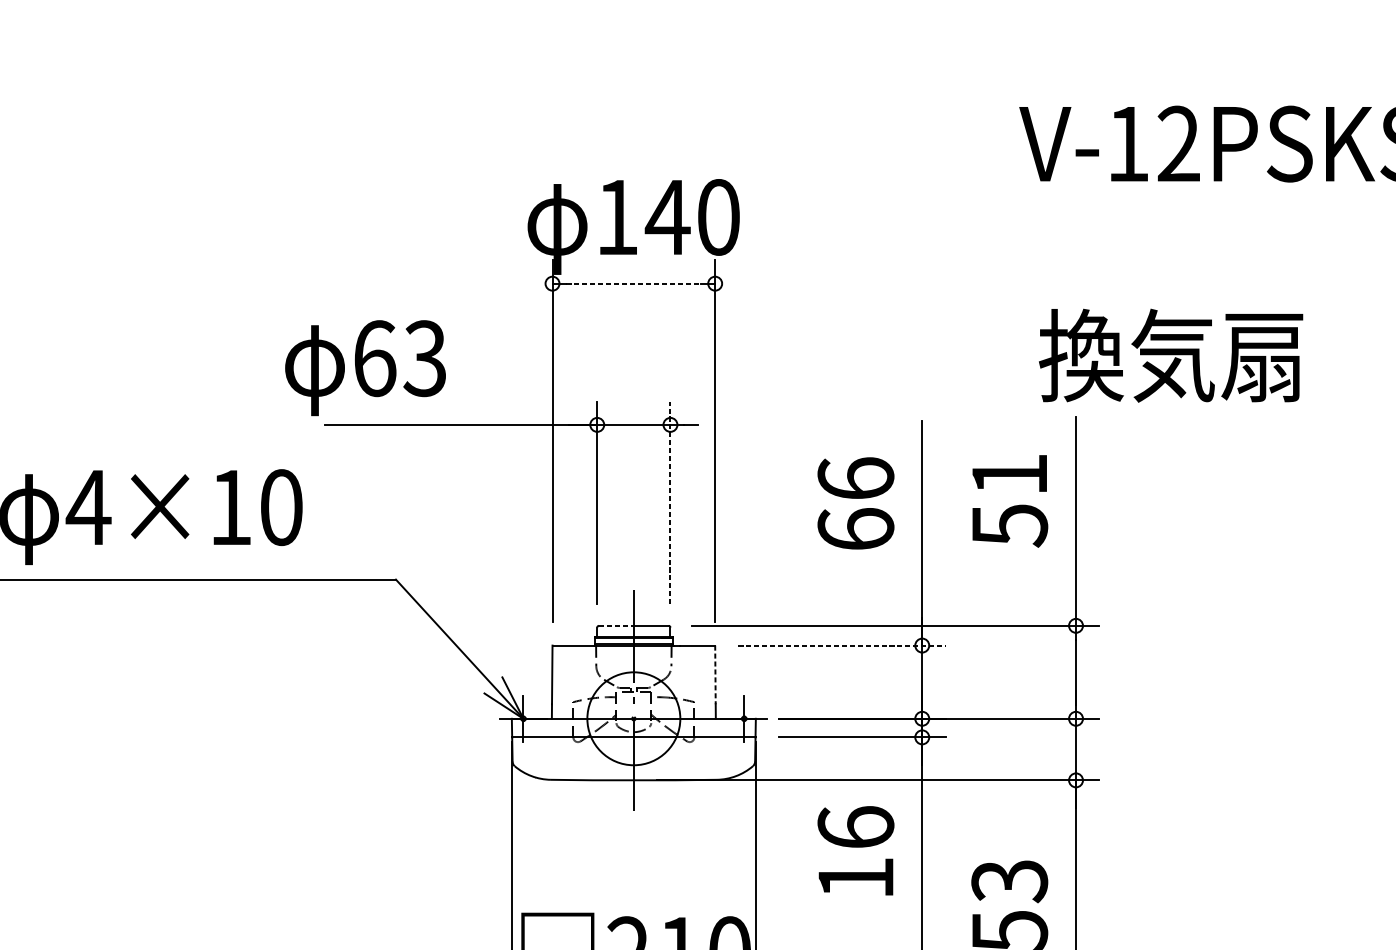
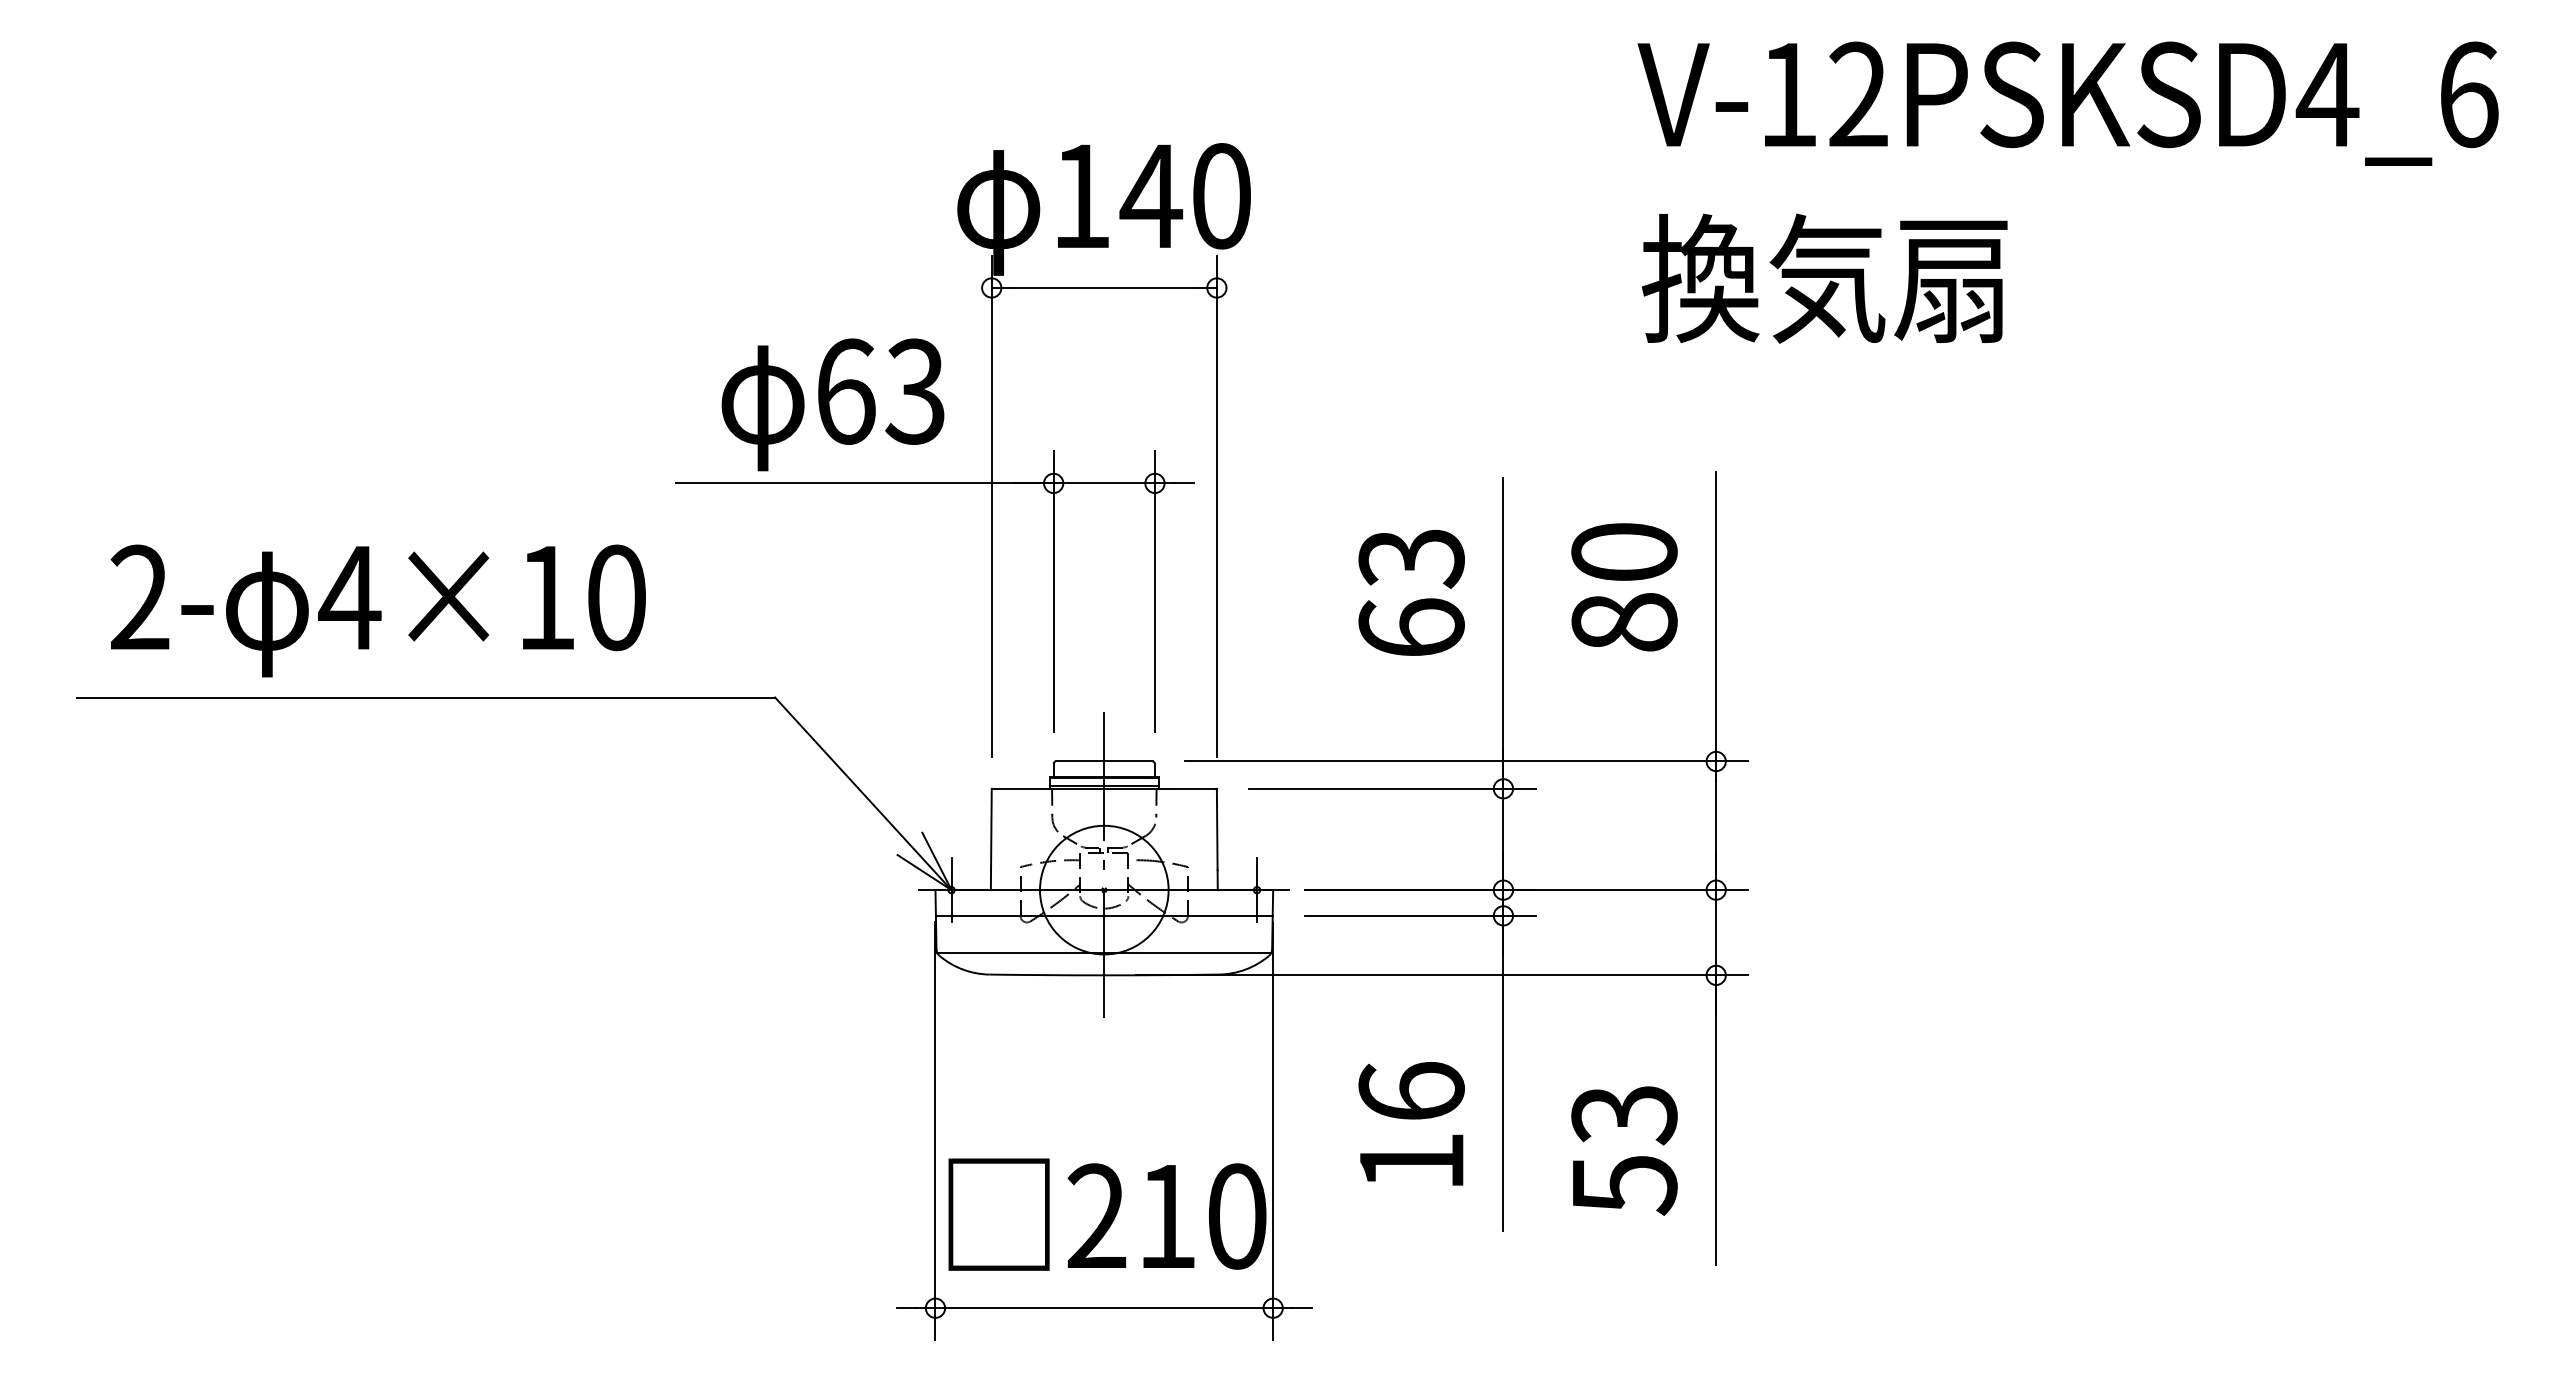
line: (633, 283) -> (1104, 287), dashed -> solid
text: (1170, 355) -> (1824, 278), moved
text: (365, 367) -> (832, 404), moved
text: (855, 479) -> (1411, 558), 66 -> 63
text: (1009, 500) -> (1624, 588), 51 -> 80
line: (670, 502) -> (1154, 590), dashed -> solid
line: (616, 625) -> (1080, 761), dashed -> solid
line: (842, 645) -> (1392, 788), dashed -> solid
line: (715, 674) -> (1217, 829), dashed -> solid
line: (633, 764) -> (1104, 953), added
text: (855, 850) -> (1411, 1123), moved

